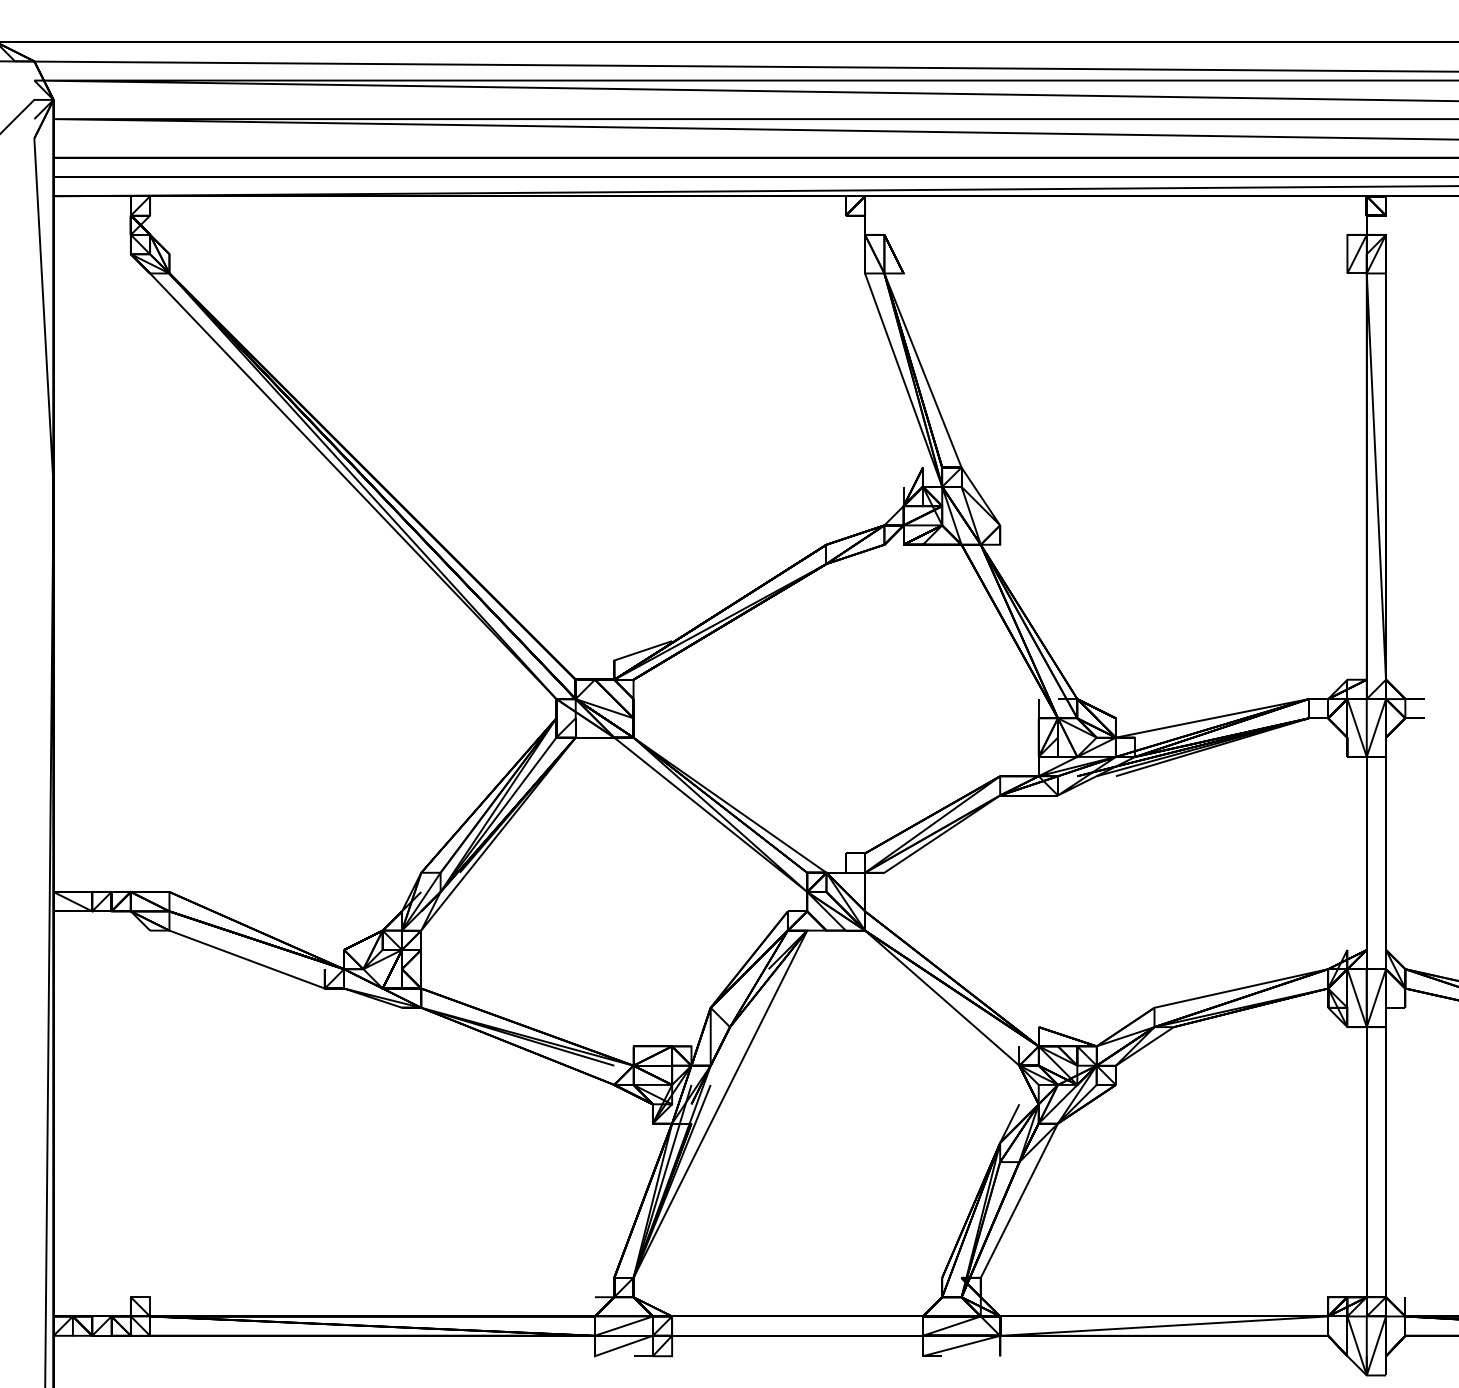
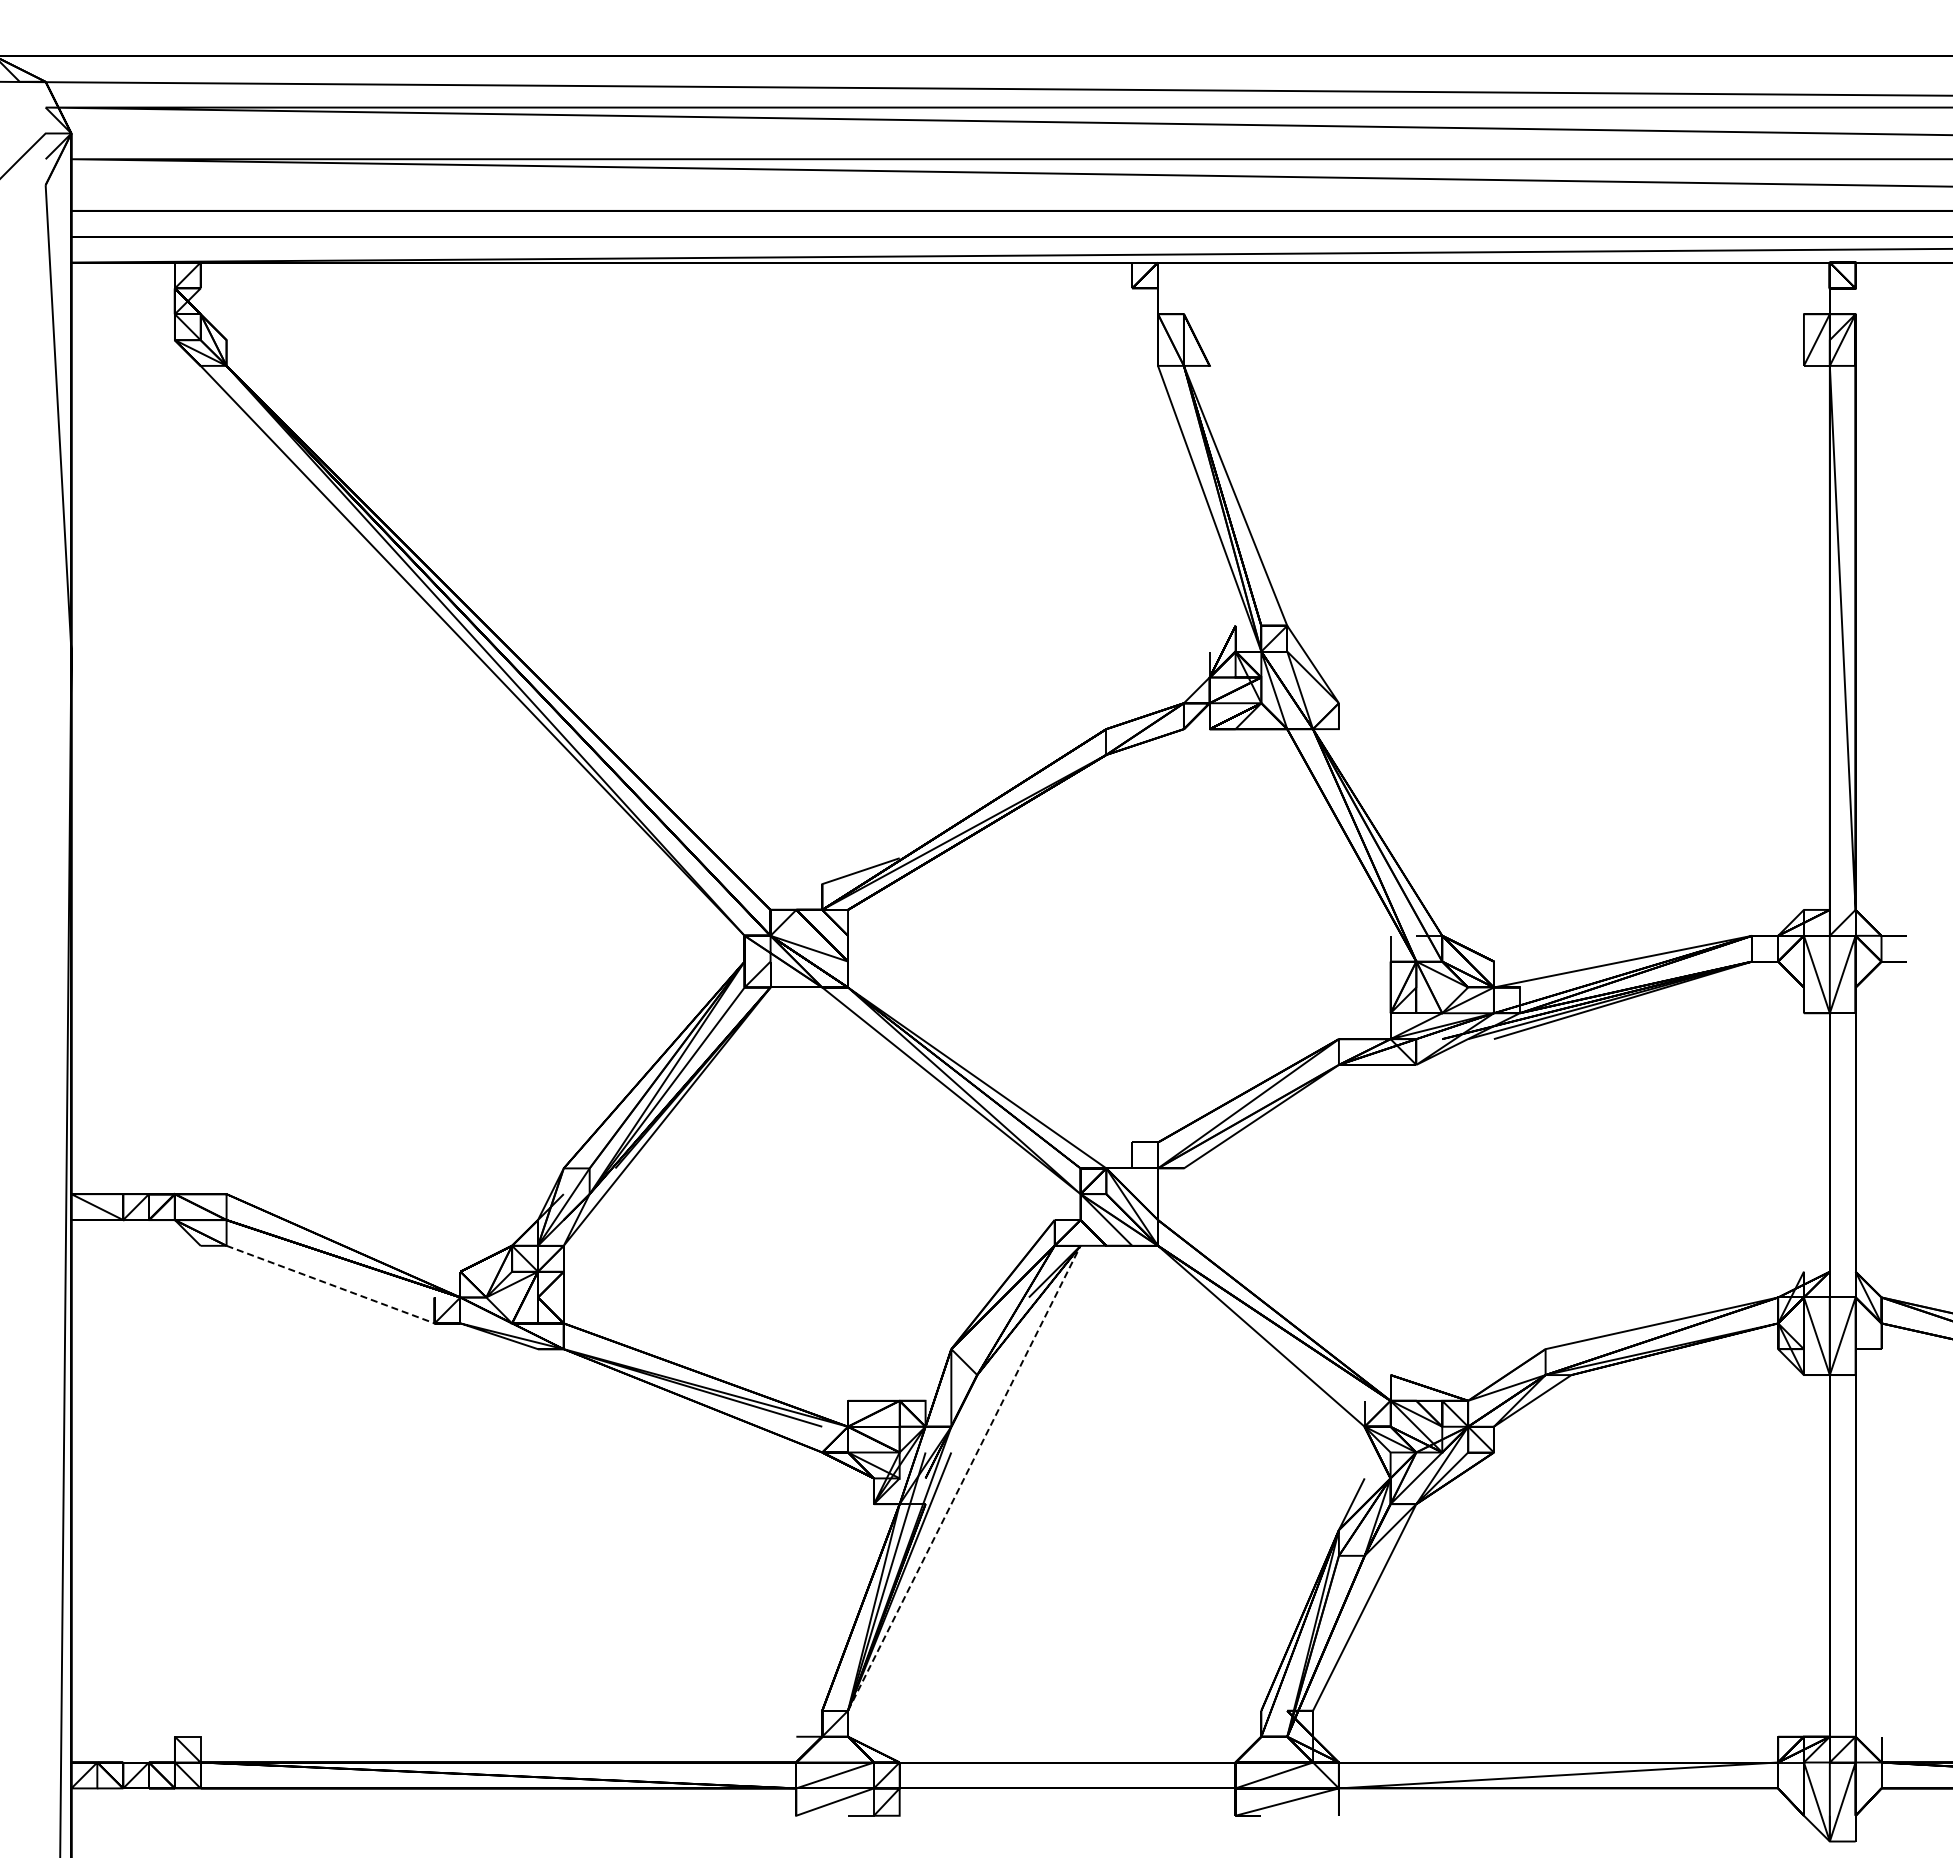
line: (247, 959) -> (331, 1284), solid -> dashed
line: (725, 1094) -> (970, 1465), solid -> dashed

